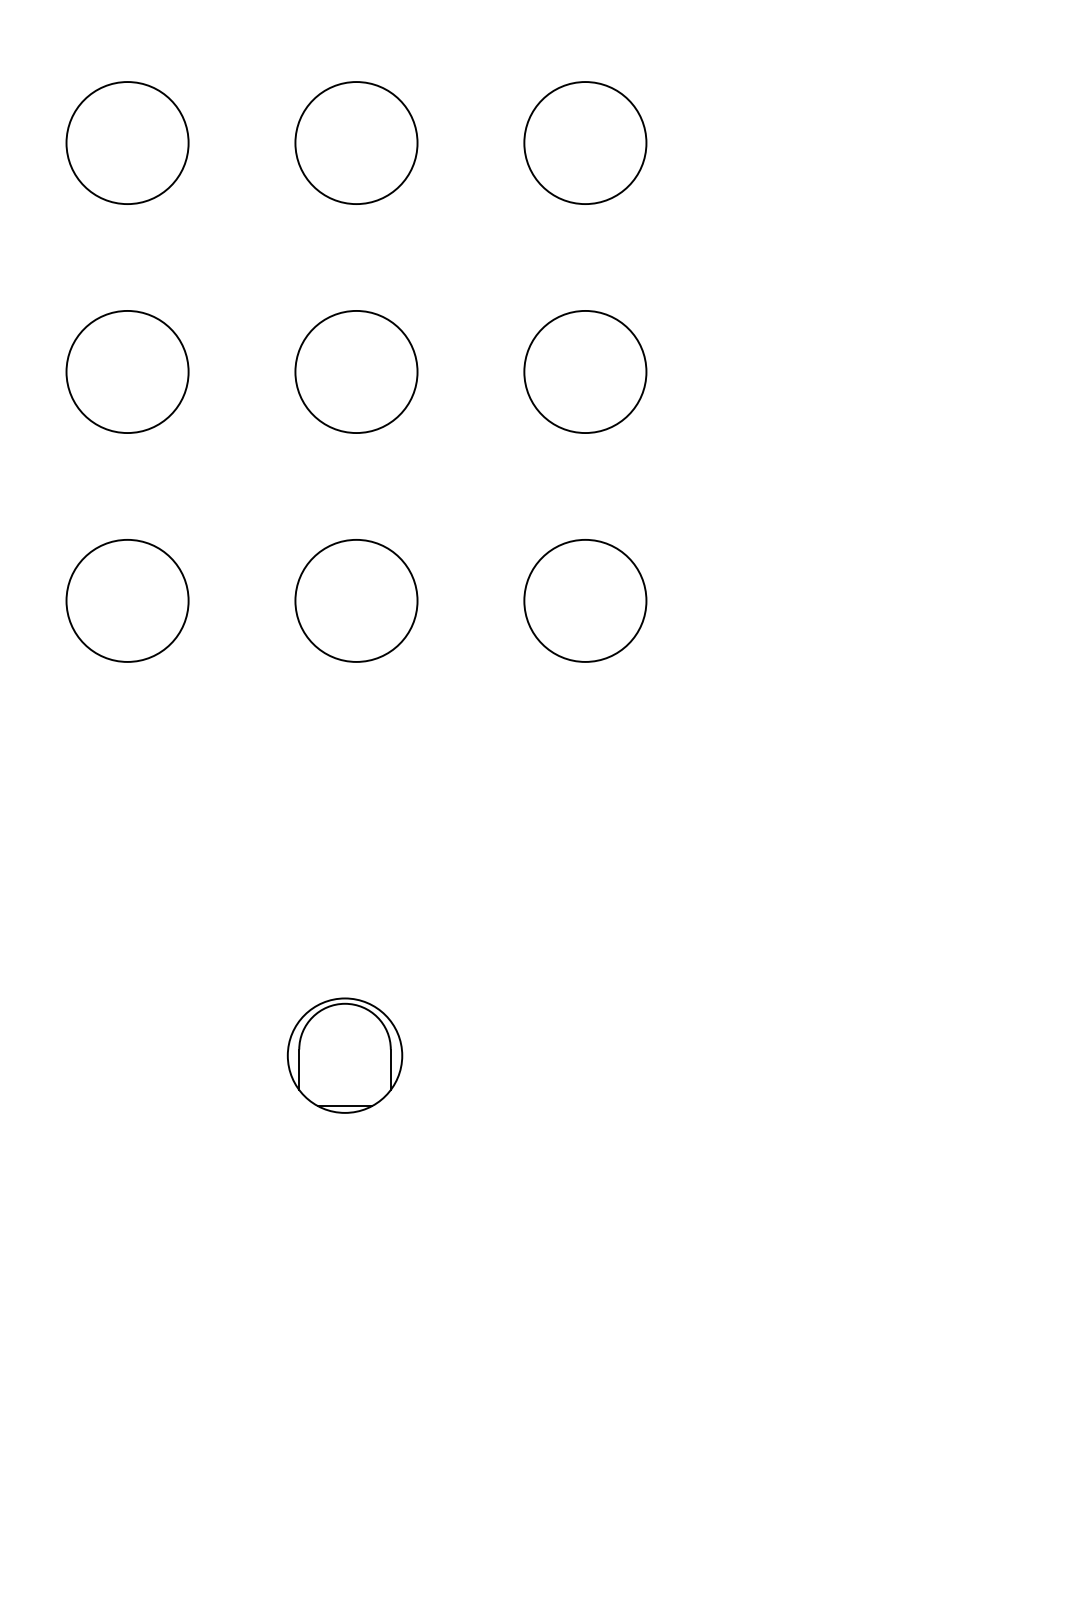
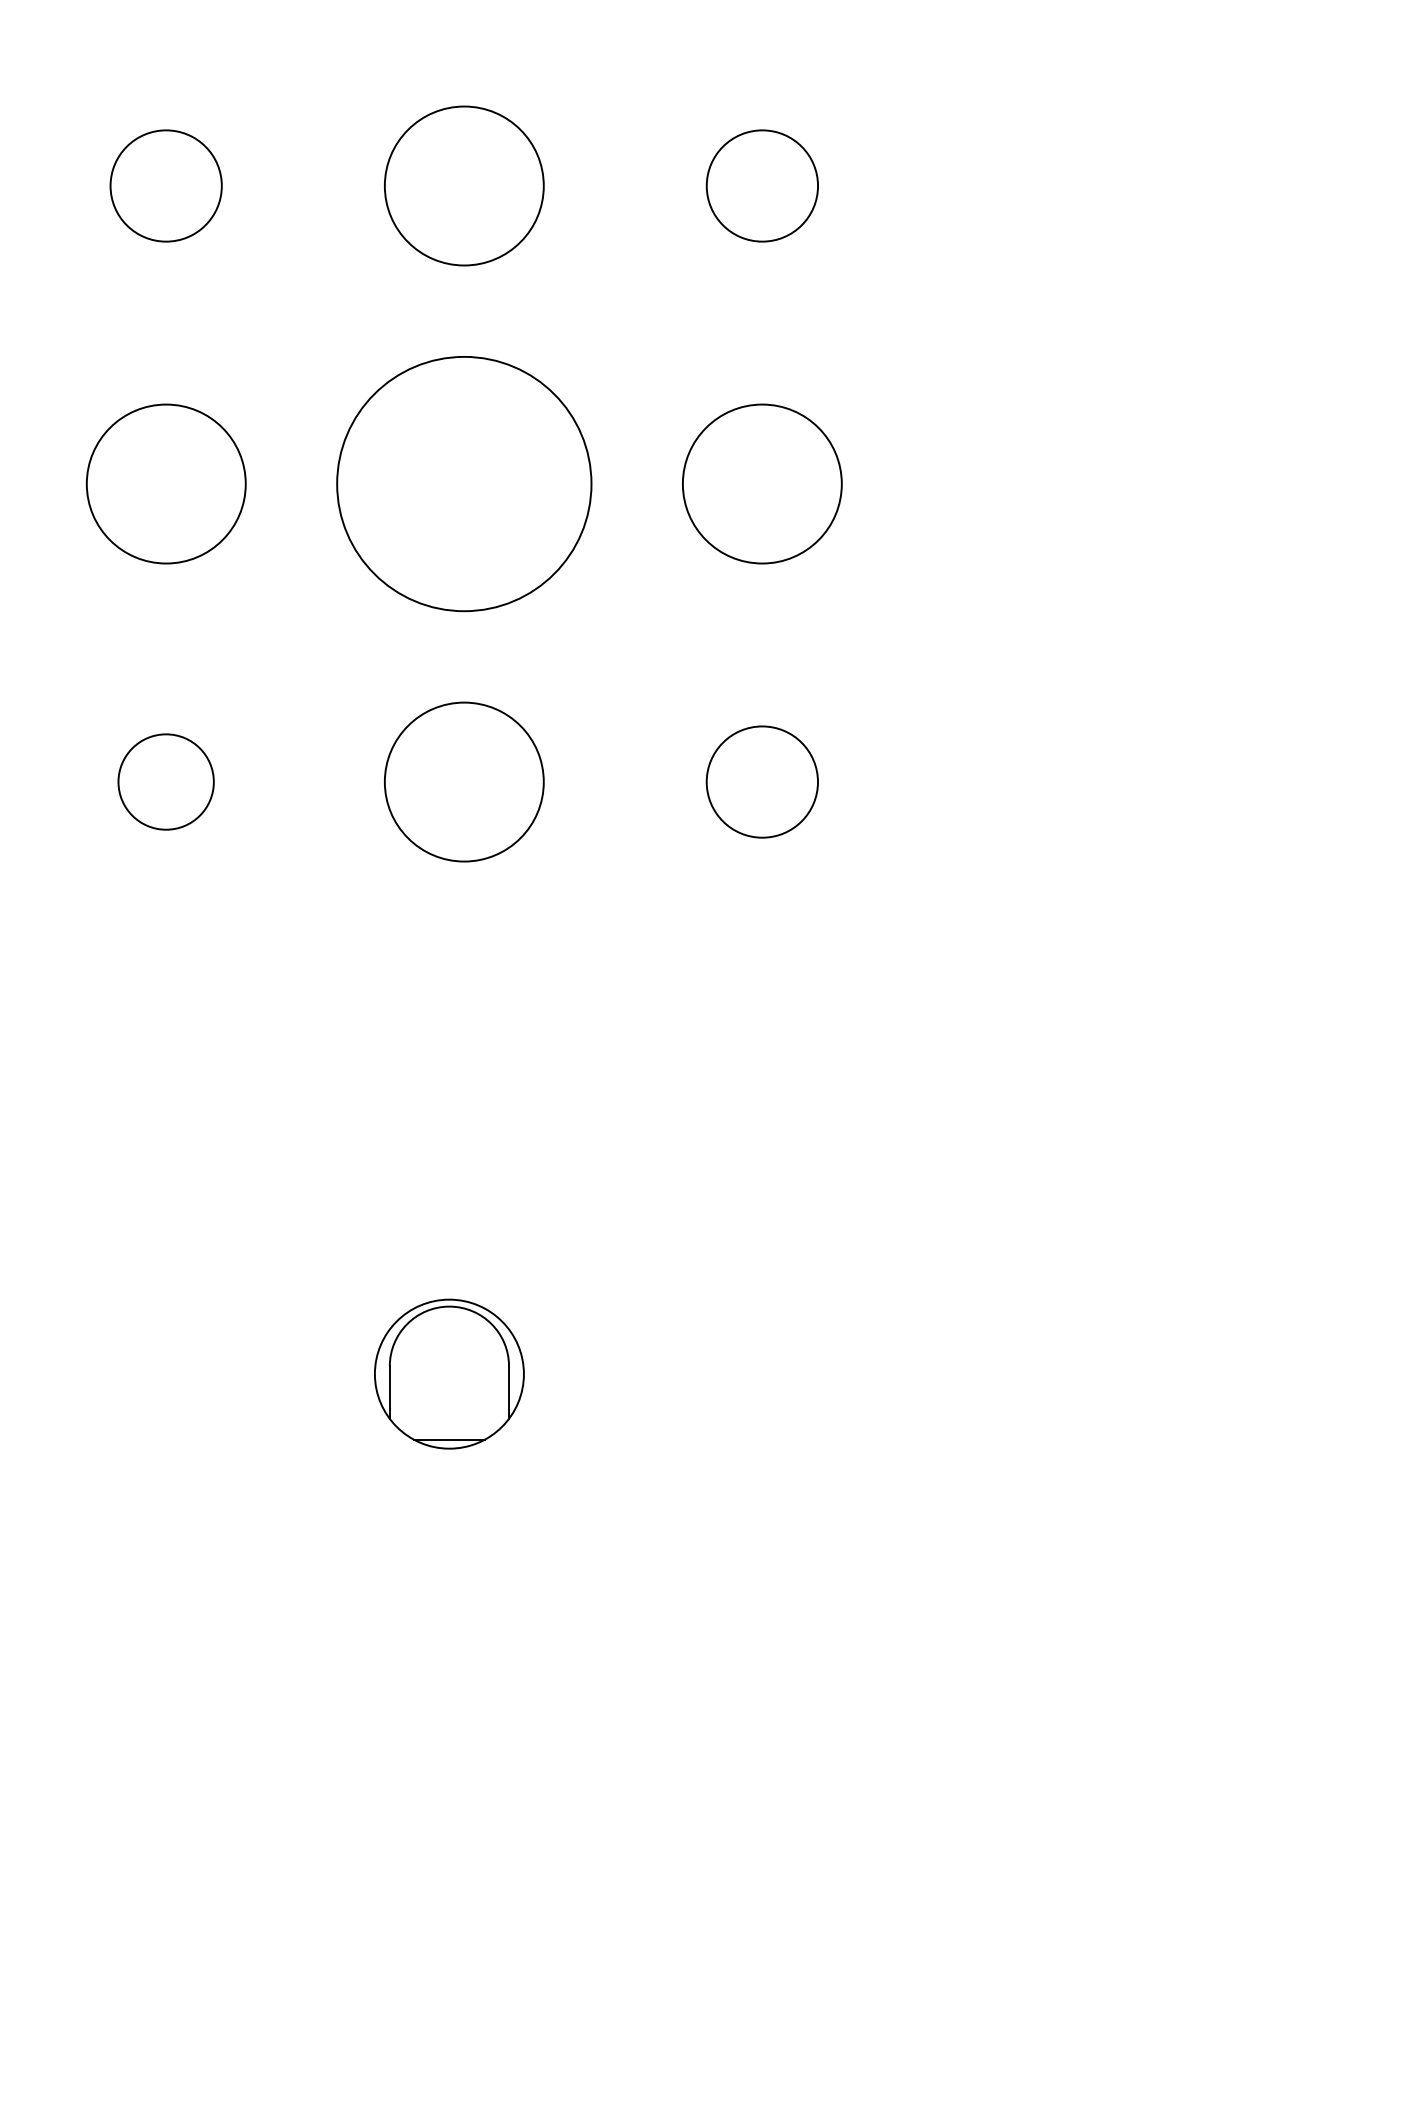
circle: (126, 142) -> (165, 185), size x0.7
circle: (585, 142) -> (762, 185), size x0.7
circle: (355, 371) -> (463, 483), size x1.6
circle: (126, 600) -> (165, 781), size x0.6
circle: (584, 600) -> (761, 781), size x0.7

